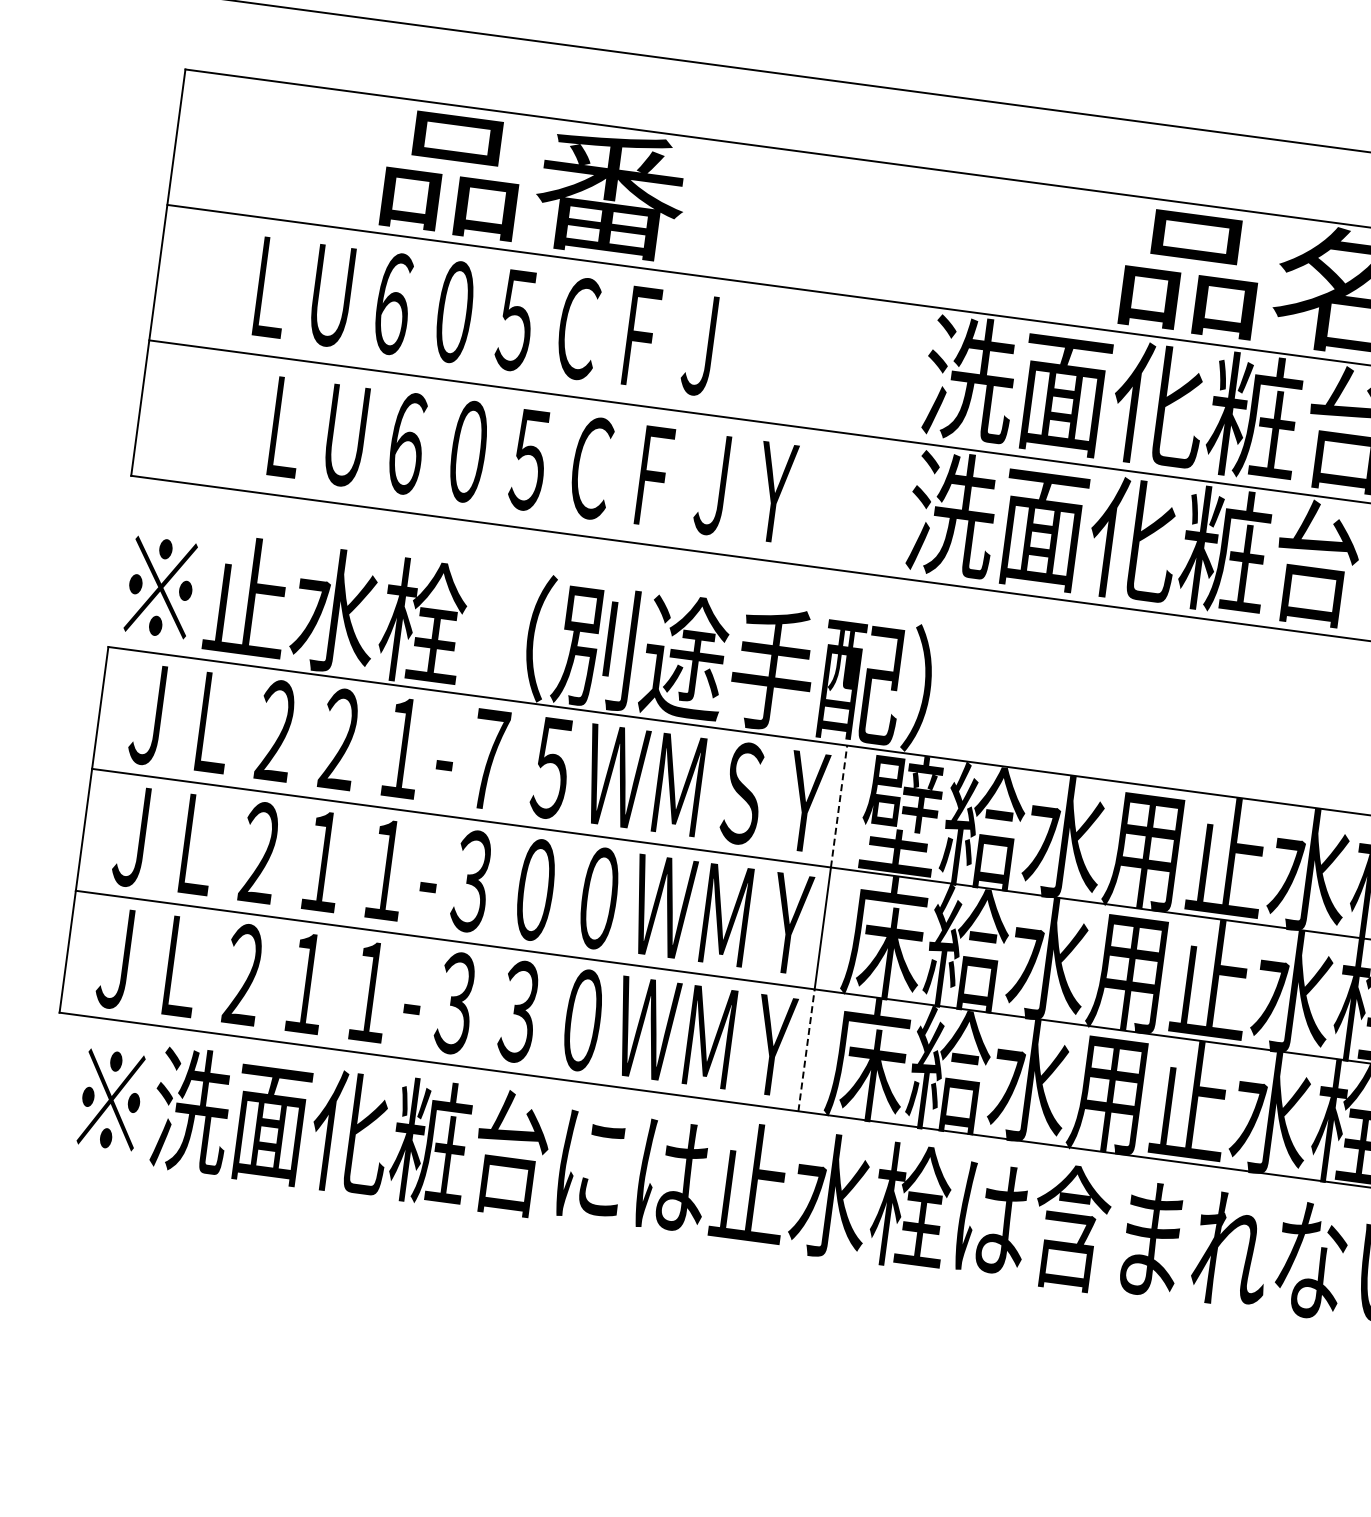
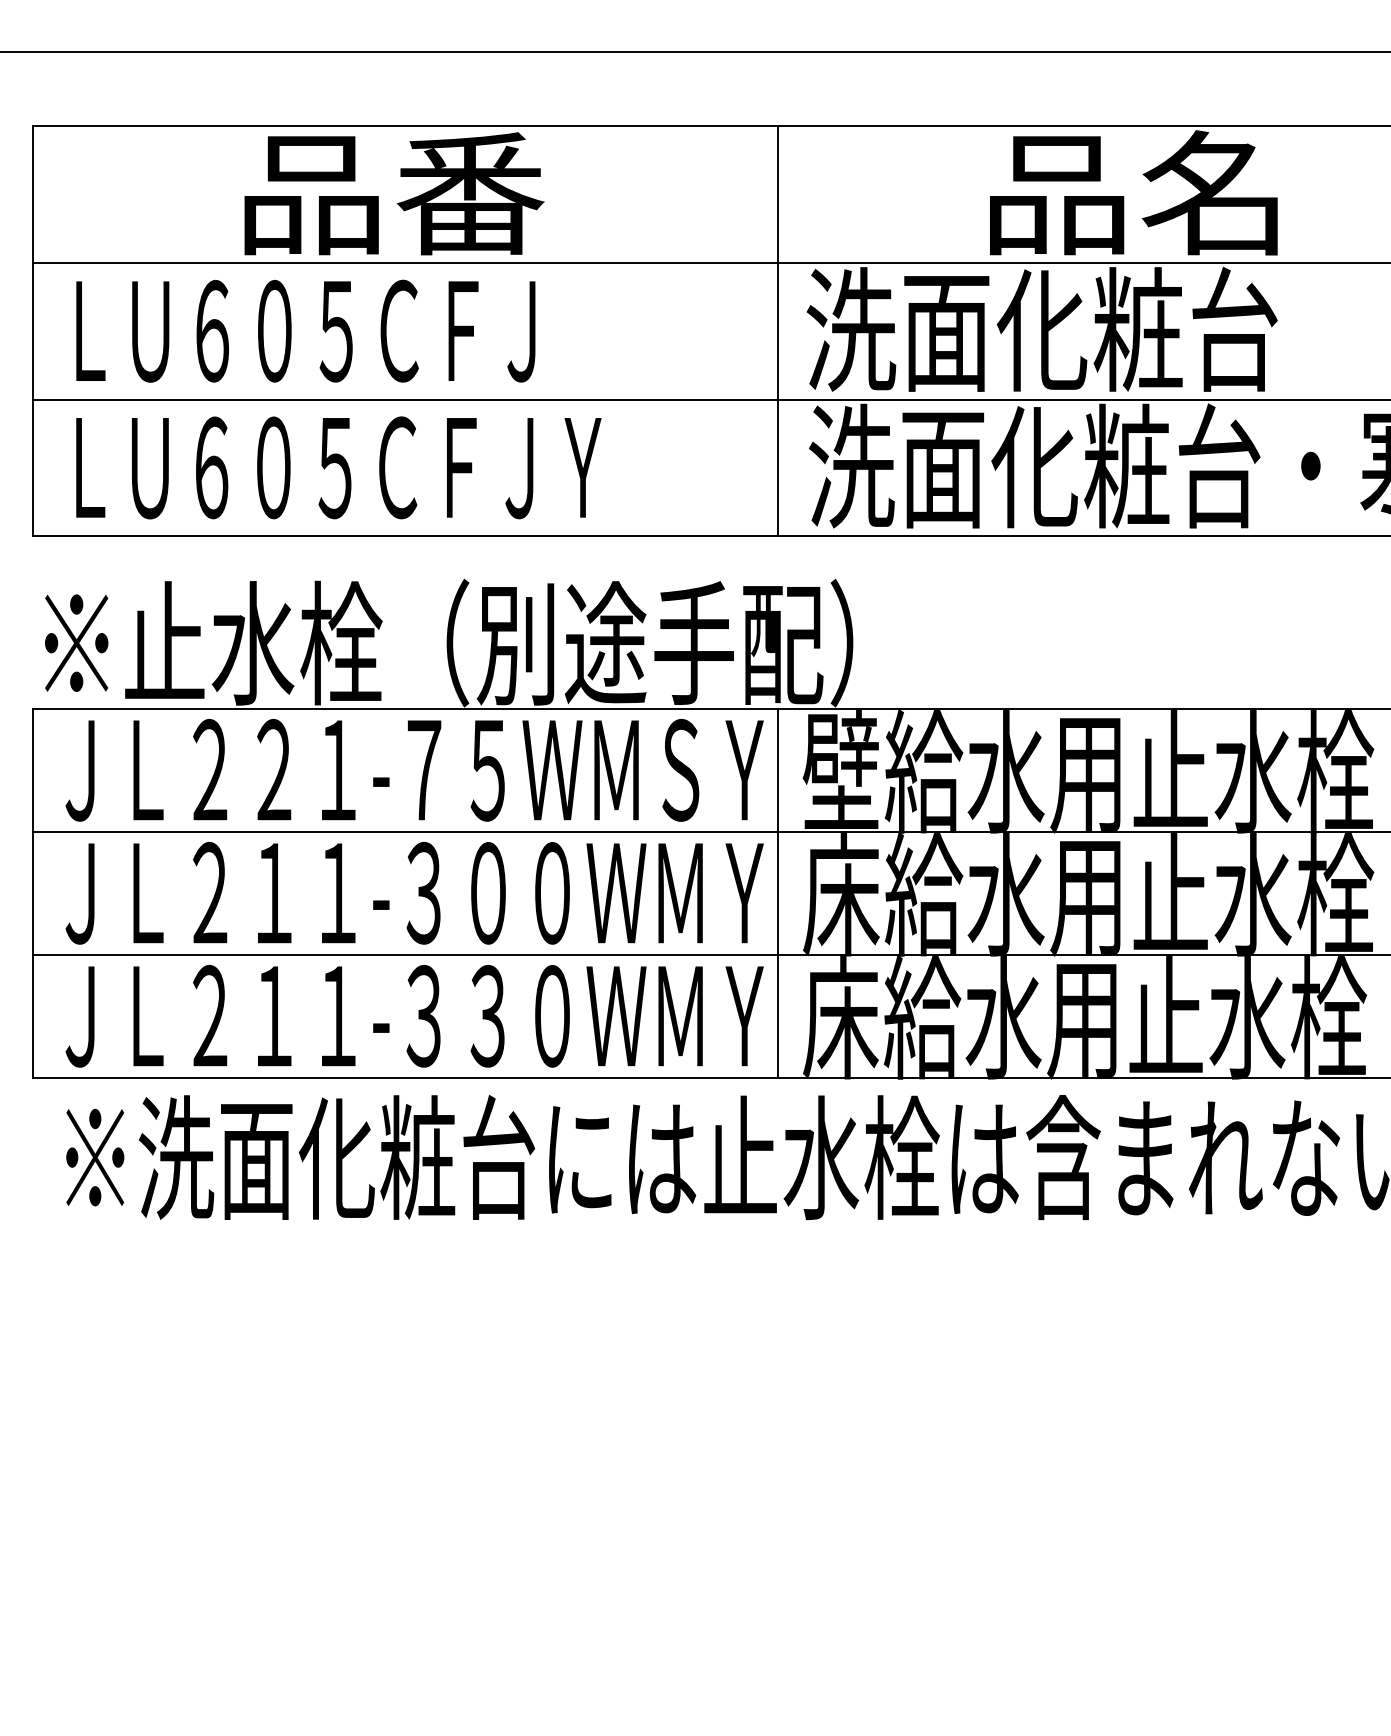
text: (485, 315) -> (305, 330), moved
line: (896, 371) -> (777, 331), added
text: (532, 459) -> (338, 467), moved
line: (838, 805) -> (777, 769), dashed -> solid
line: (806, 1049) -> (777, 1015), dashed -> solid

